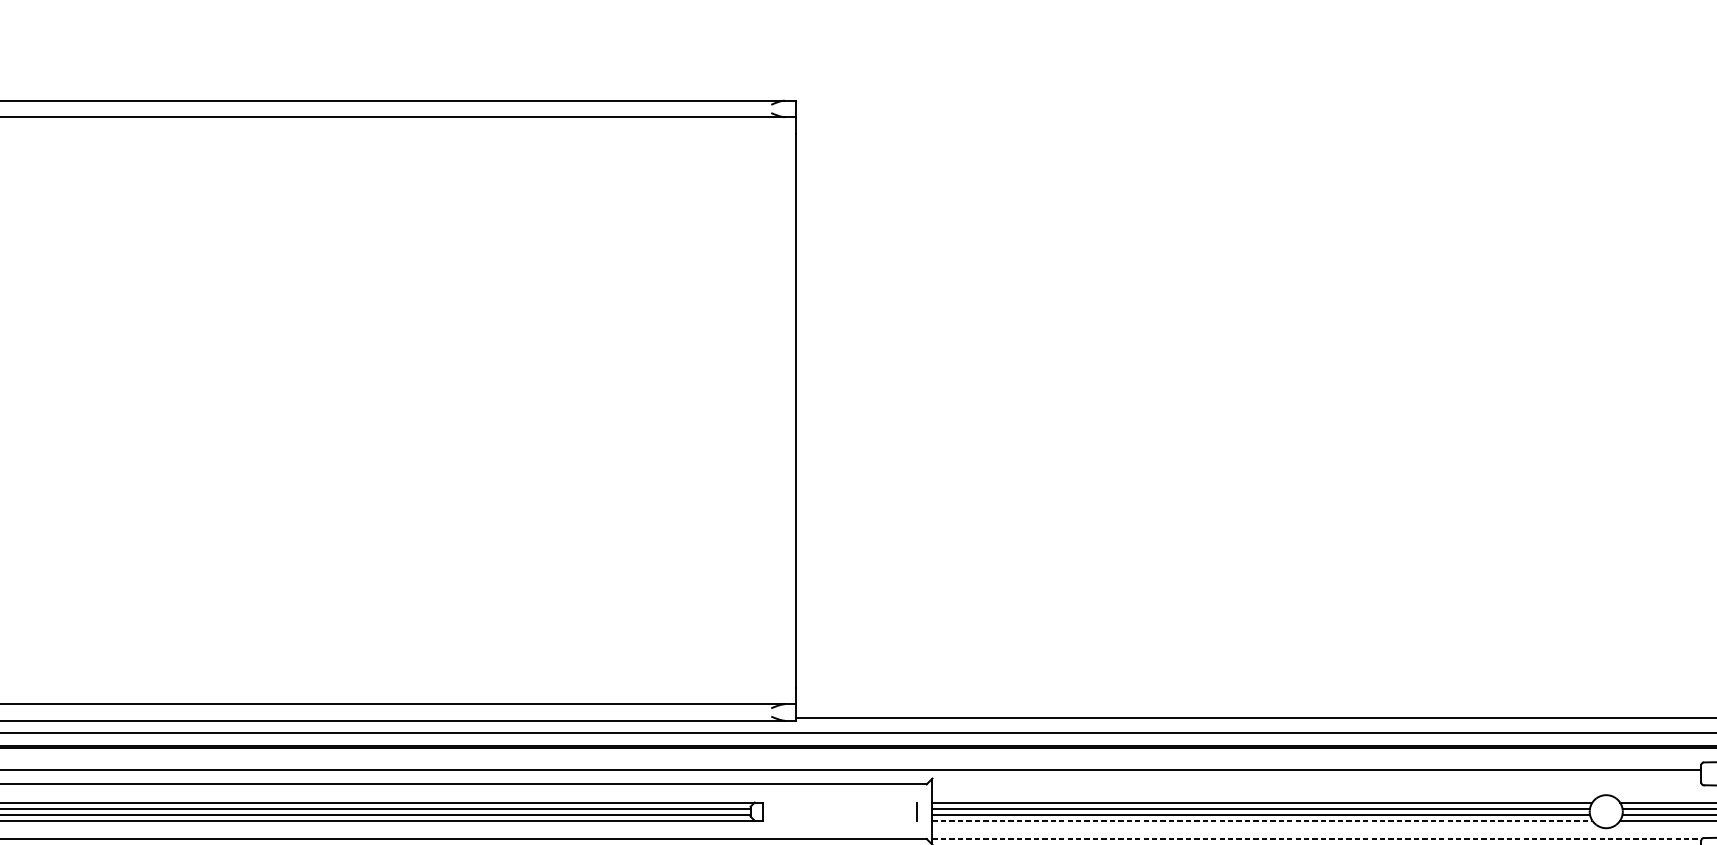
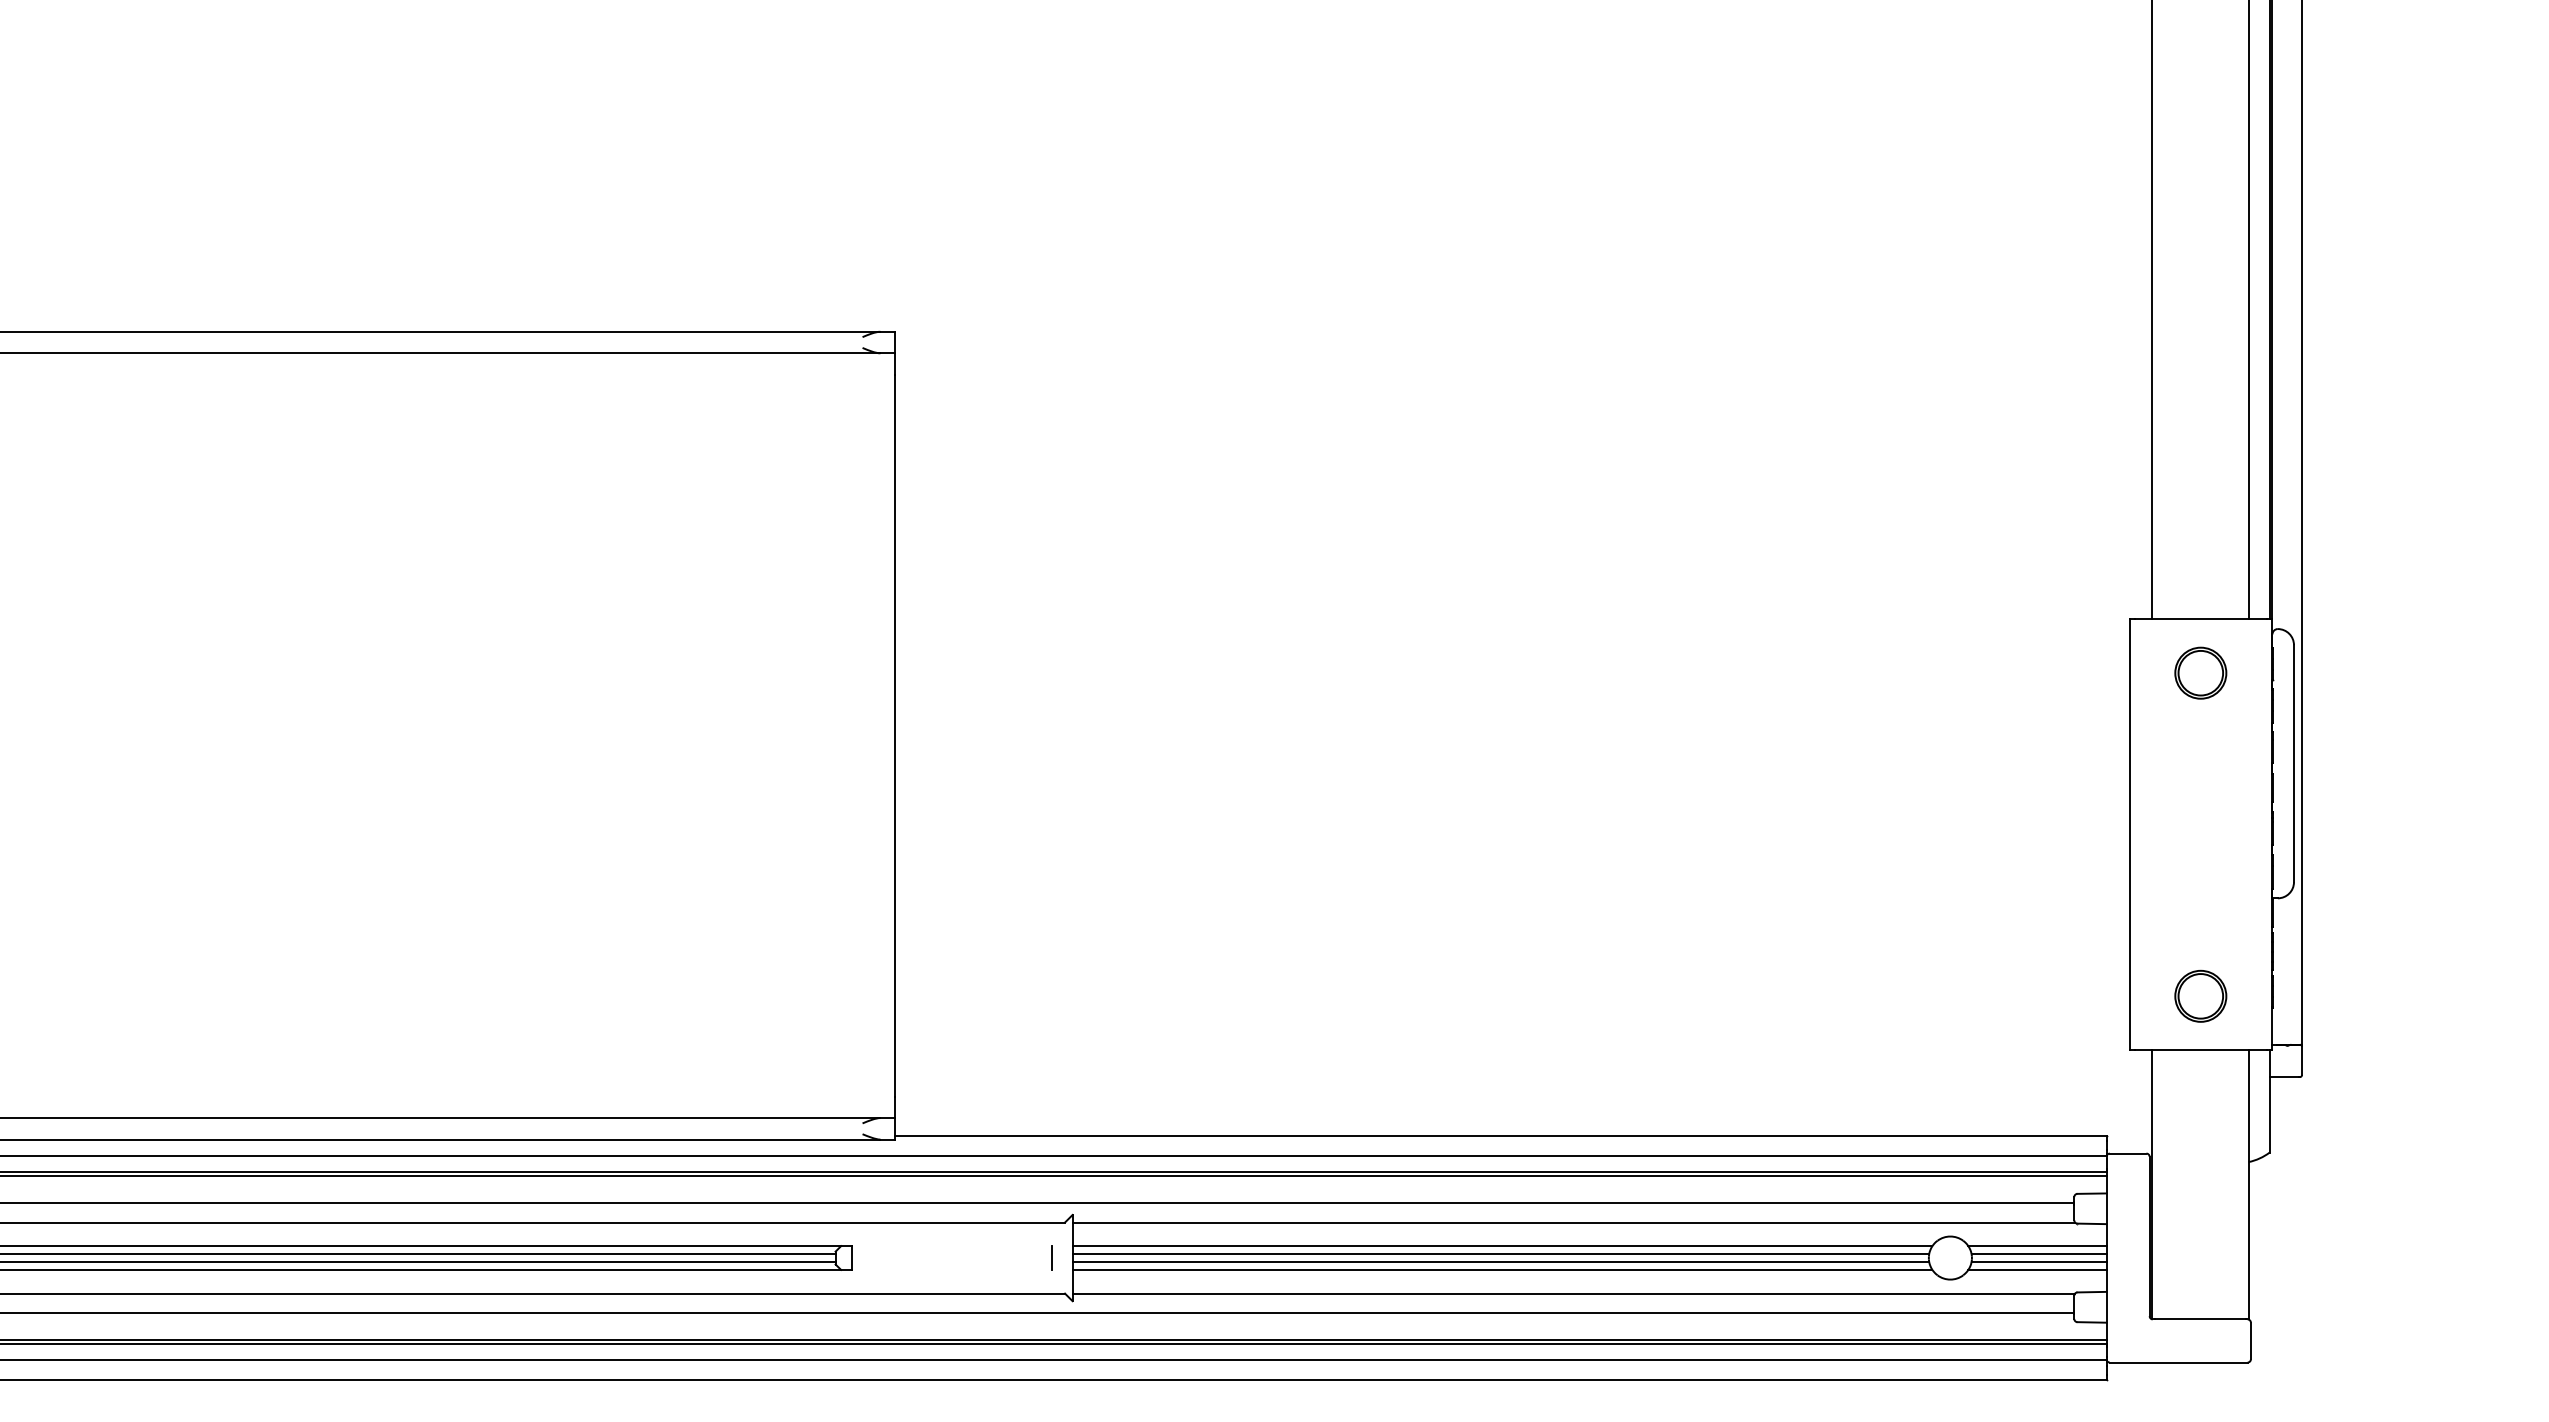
line: (1316, 784) -> (1573, 1222), added
line: (1262, 820) -> (1502, 1269), dashed -> solid
line: (1317, 838) -> (1574, 1293), dashed -> solid

